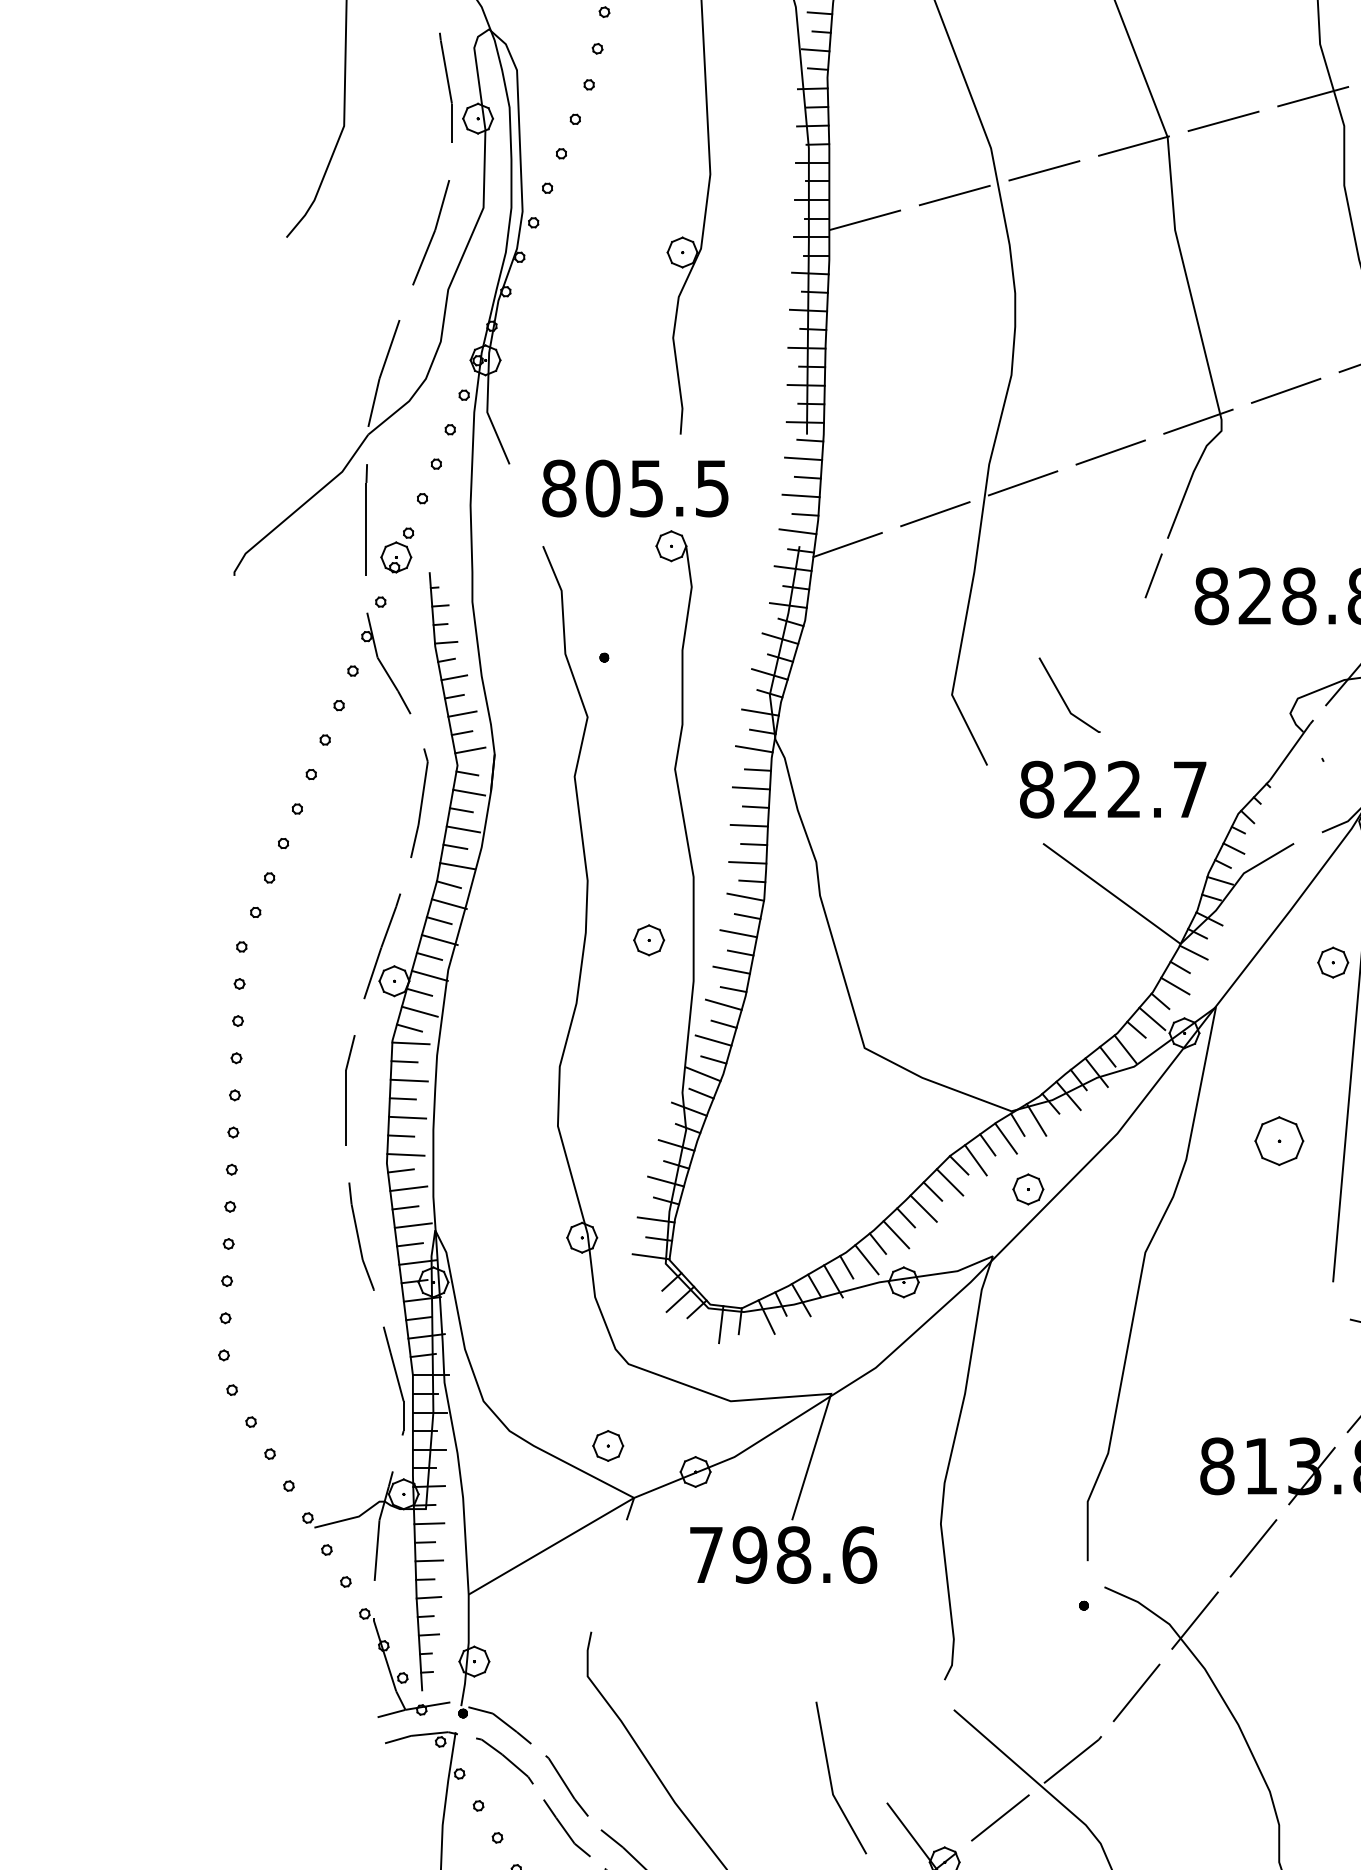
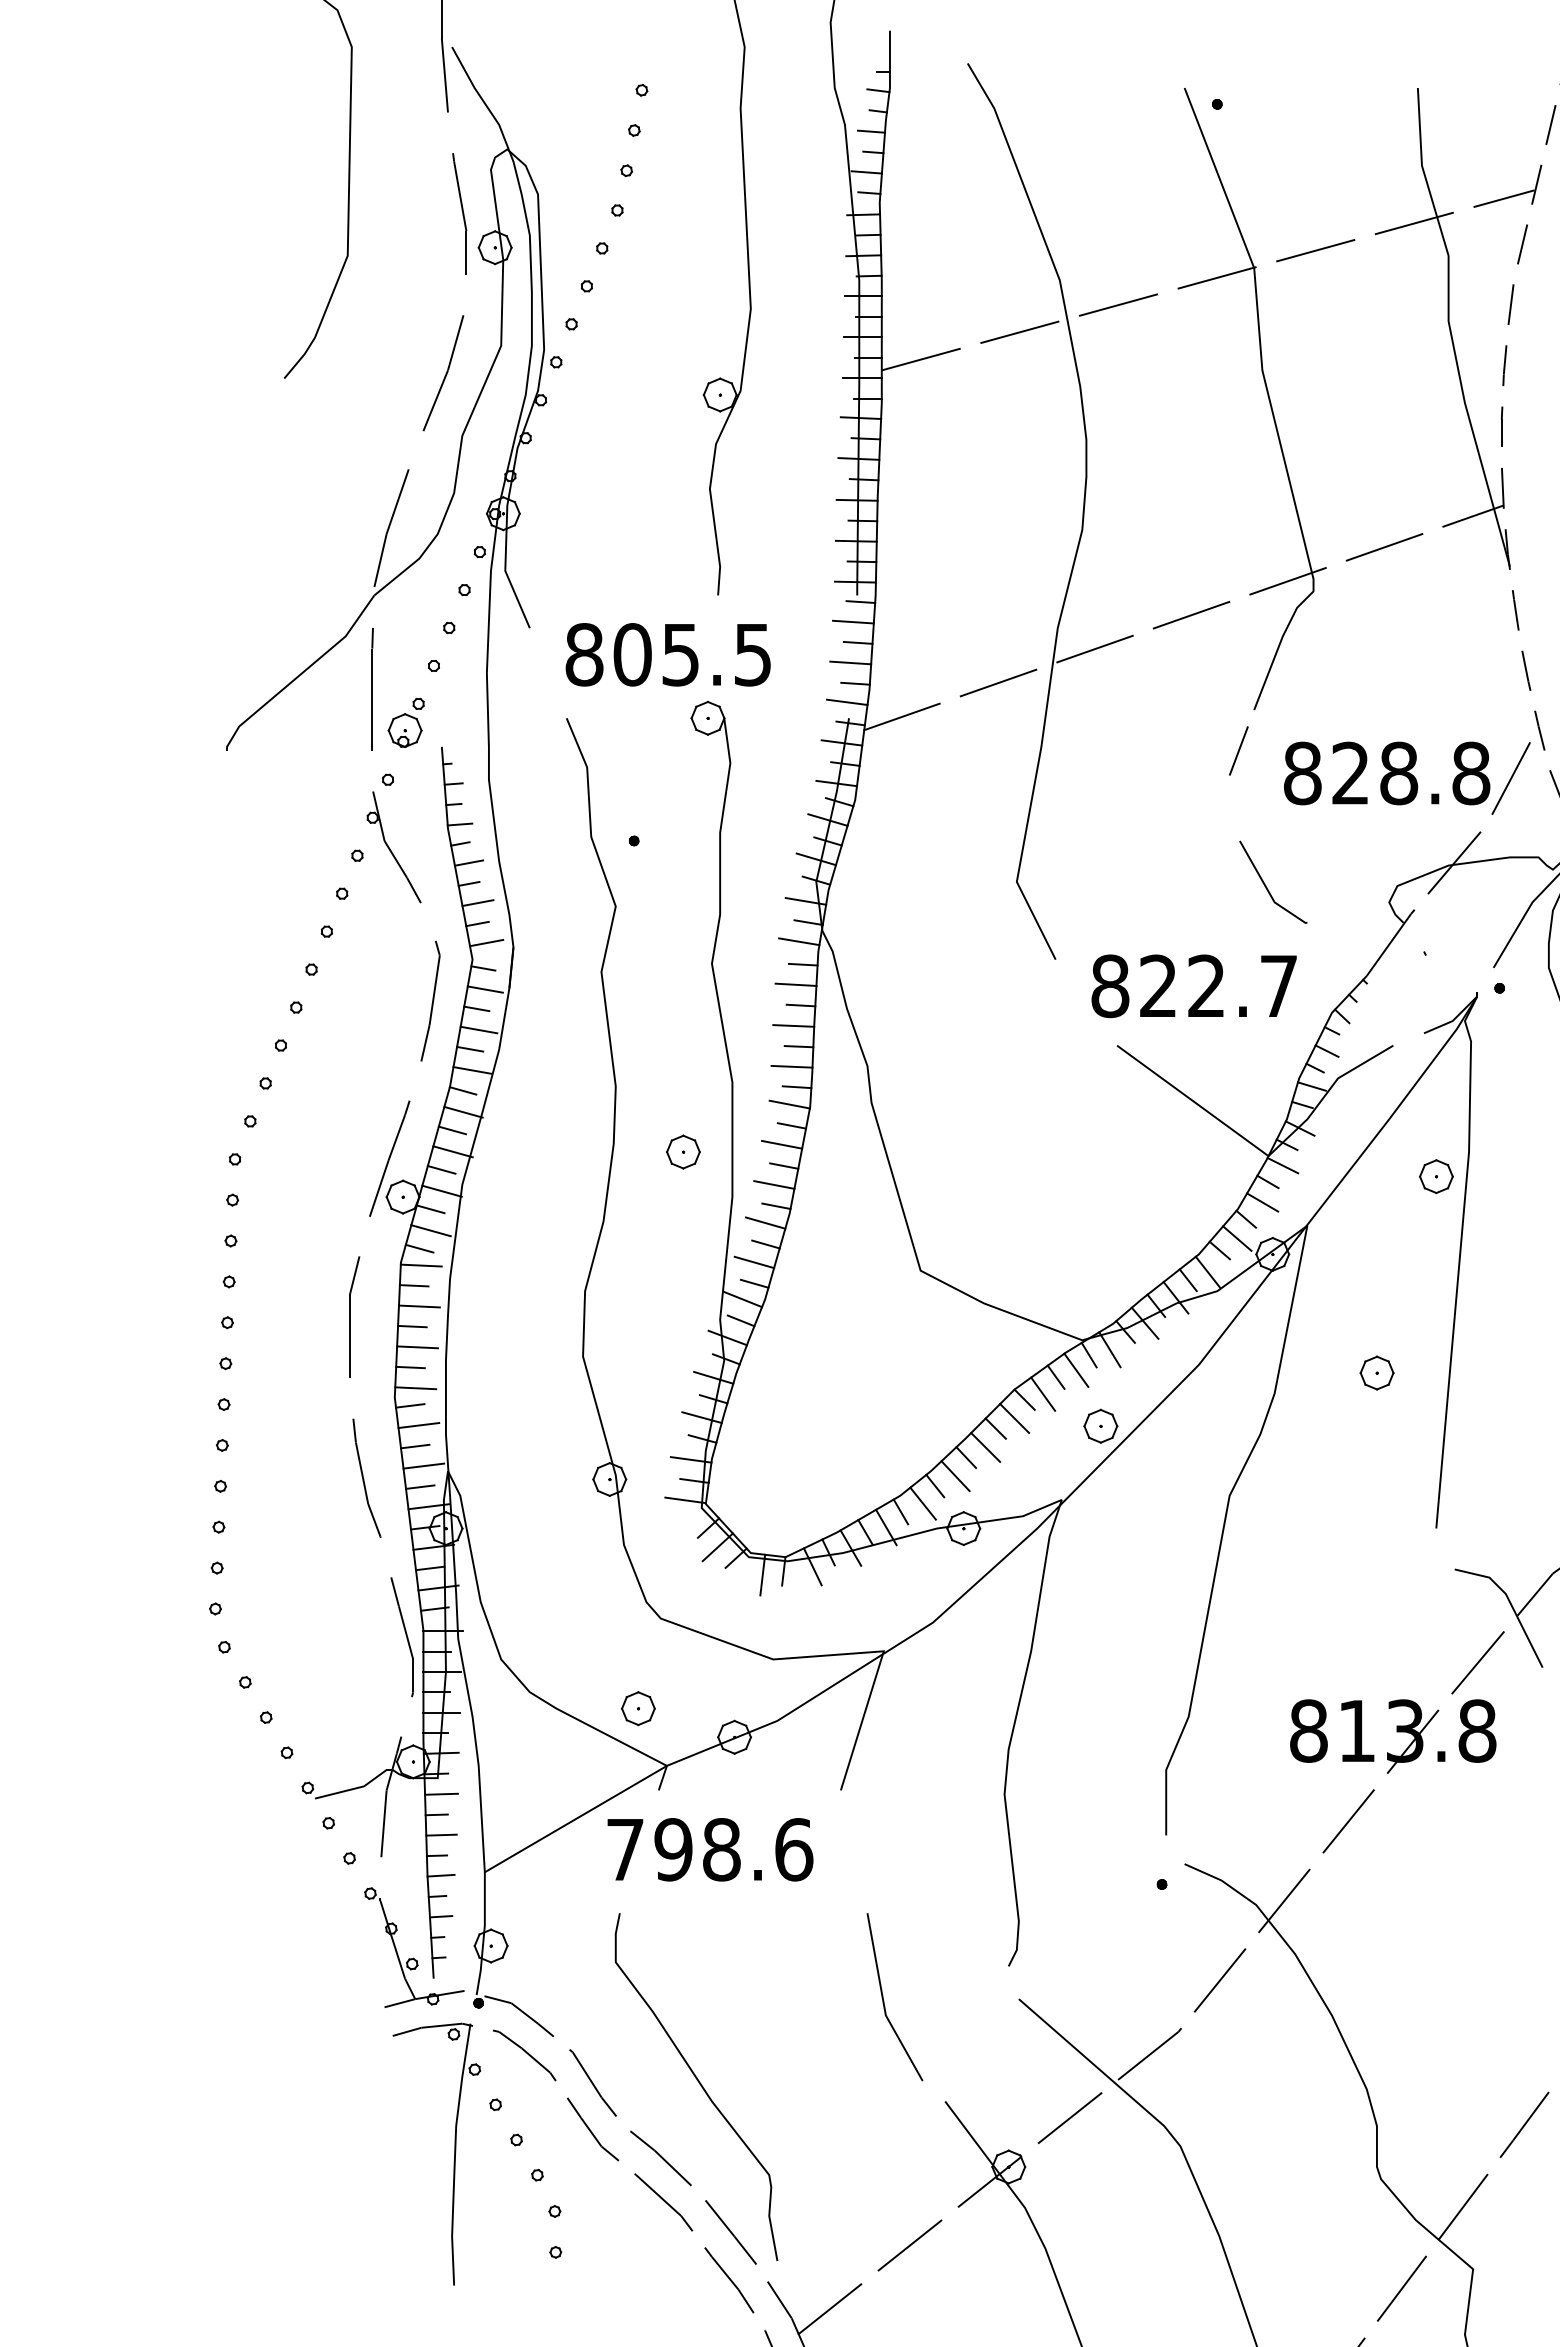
line: (1063, 698) -> (1266, 885), moved
part: (1278, 1140) -> (1376, 1372), size x0.62
text: (783, 1554) -> (710, 1849), moved
line: (831, 1781) -> (884, 2000), moved

